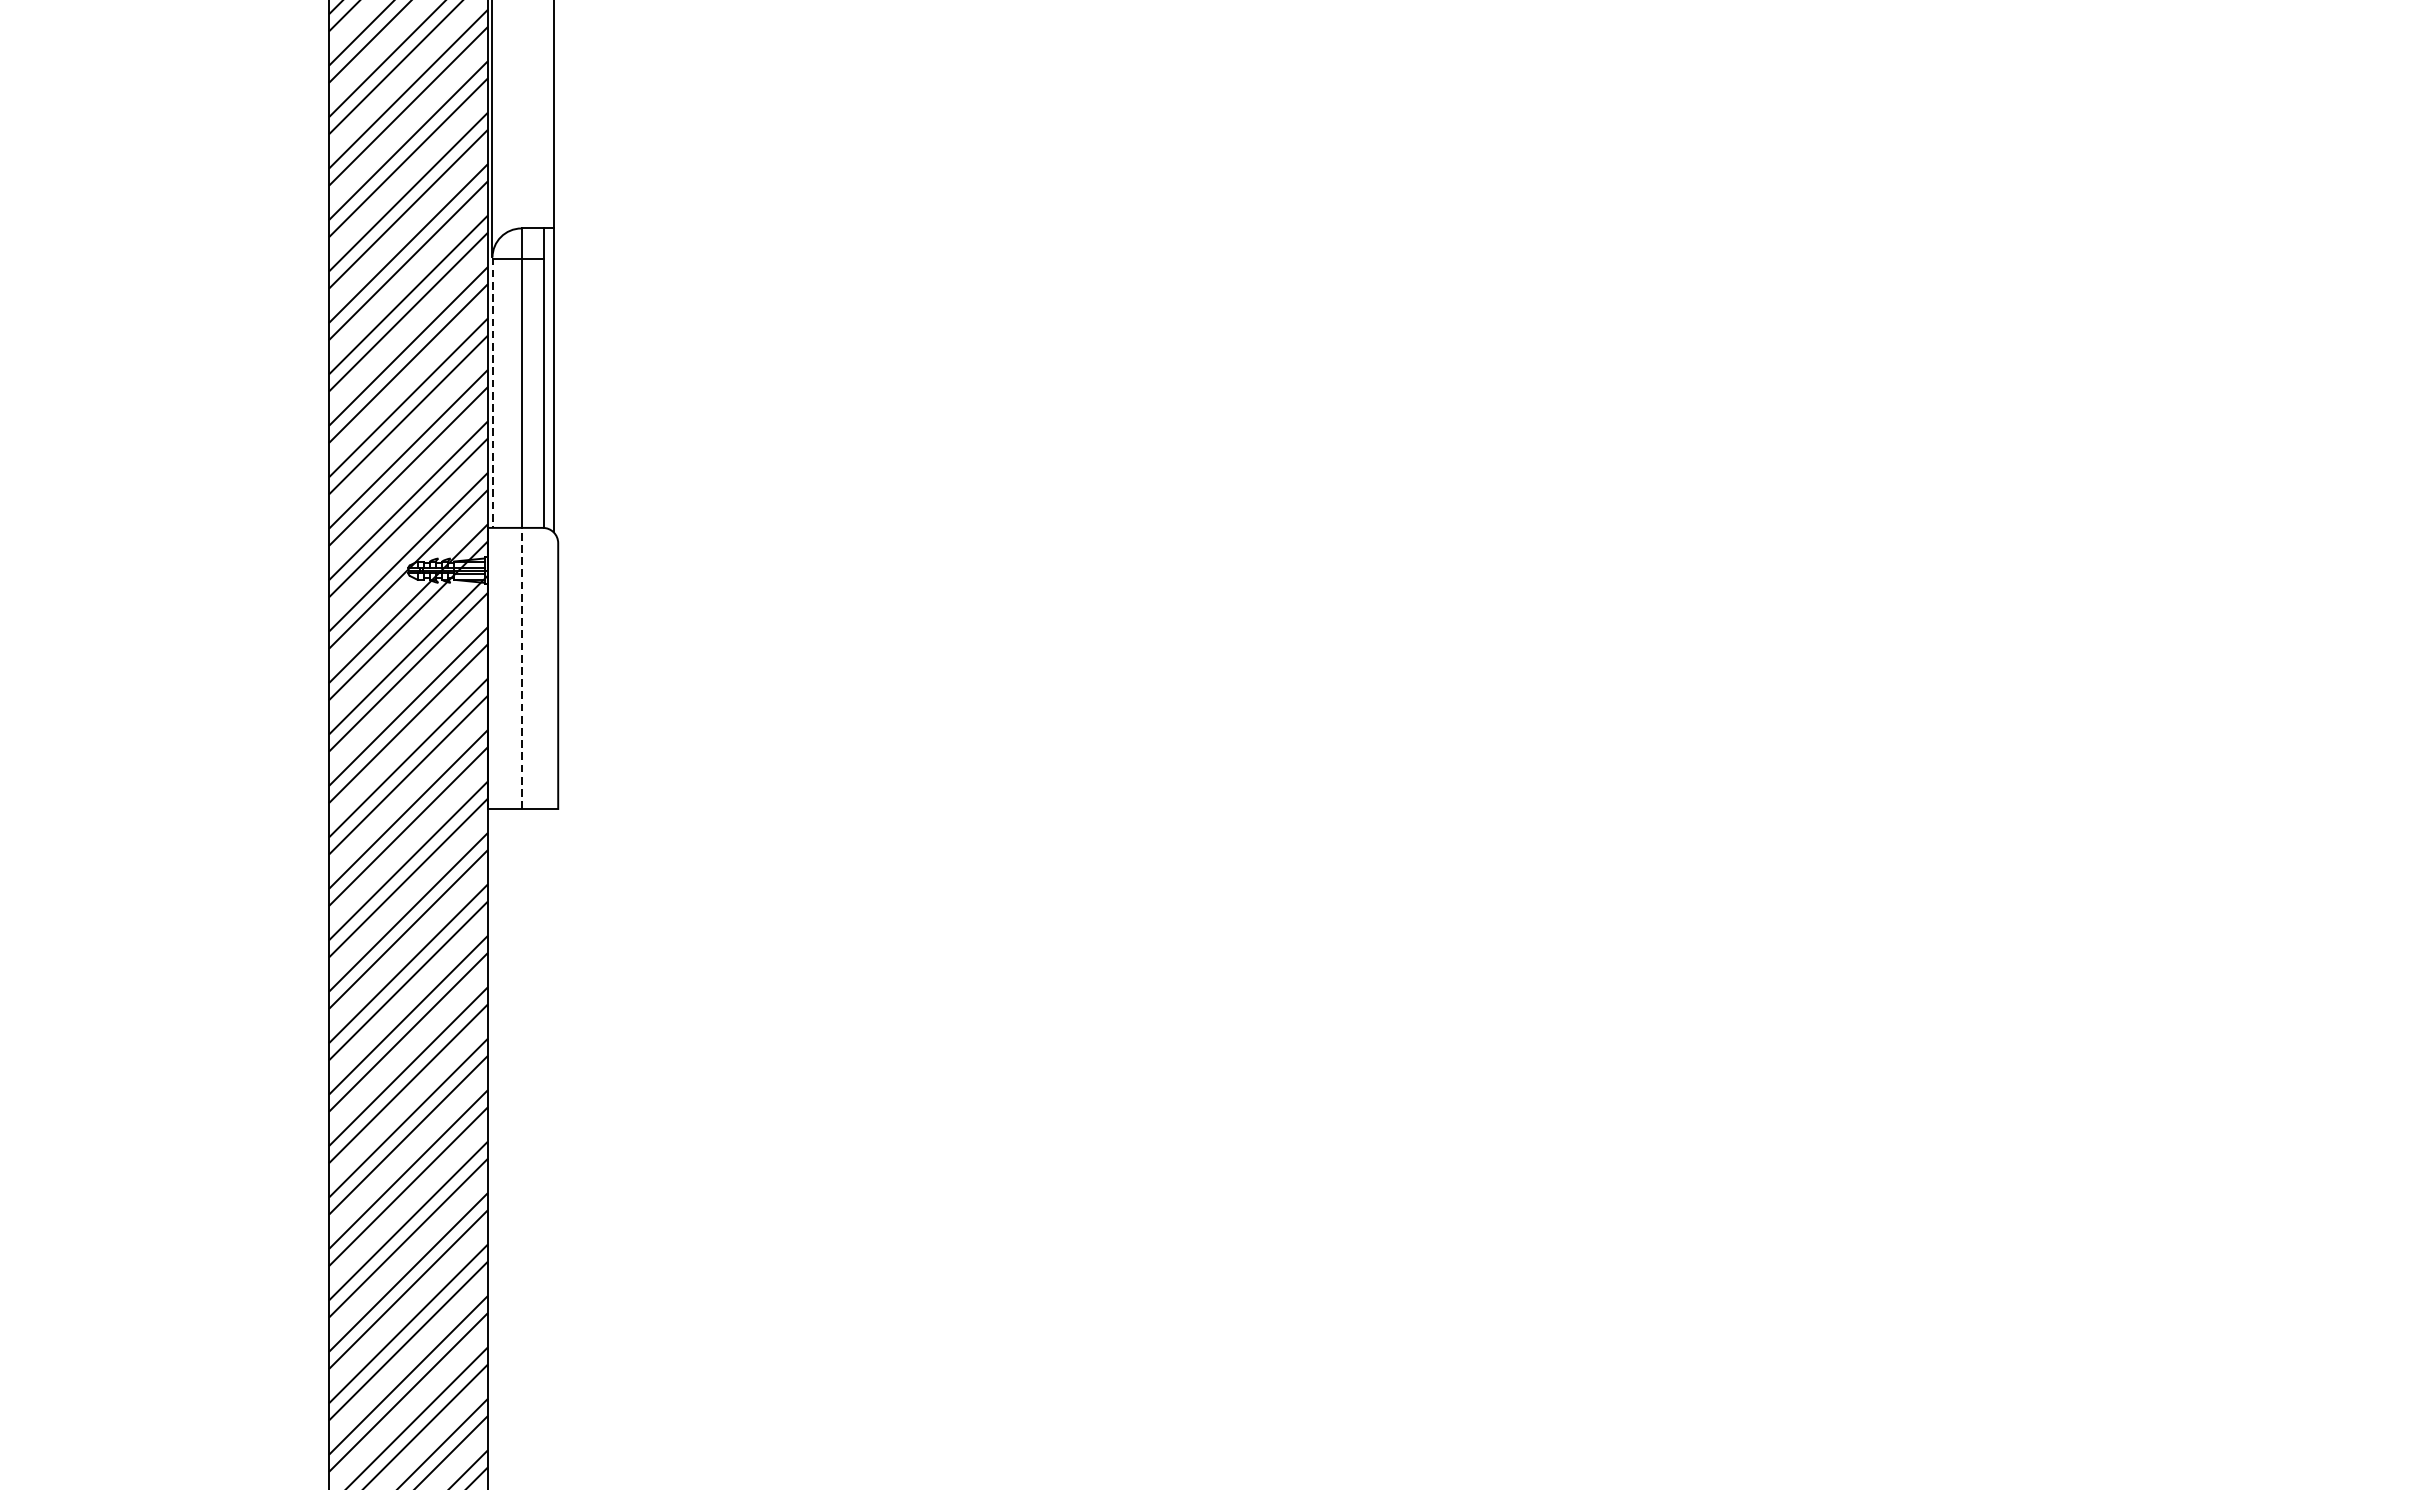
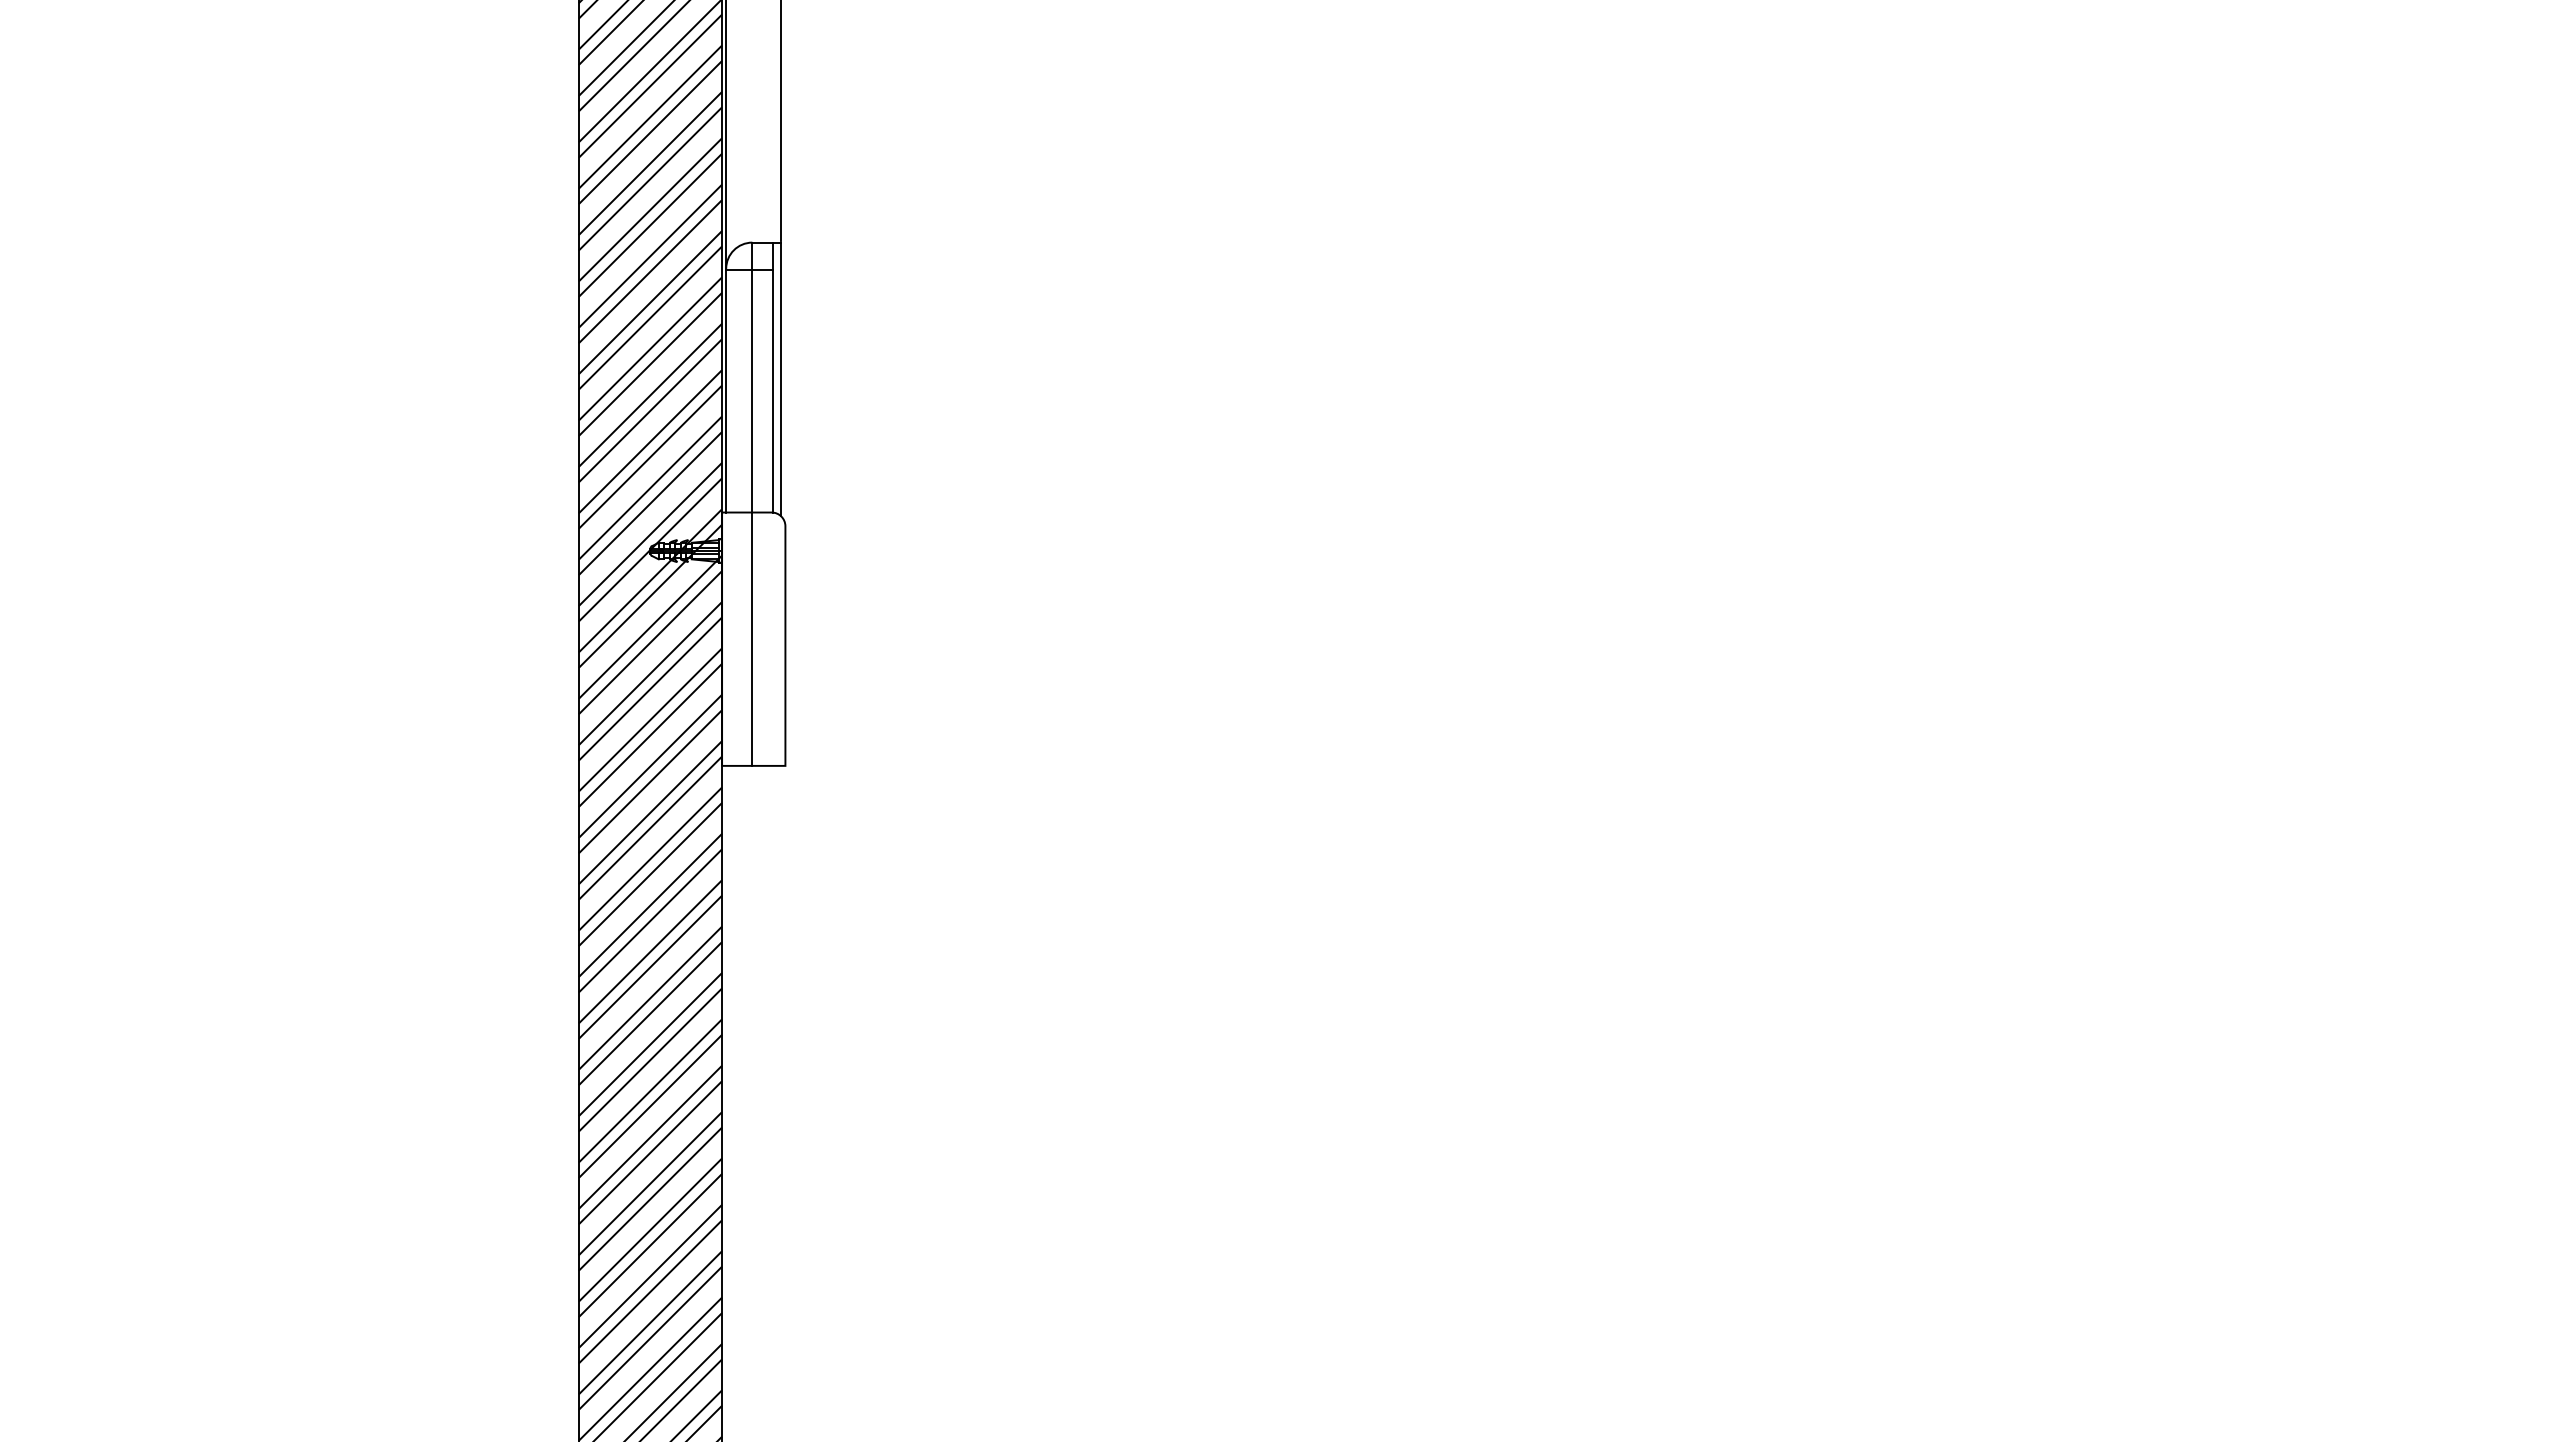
line: (492, 392) -> (726, 390), dashed -> solid
line: (521, 668) -> (752, 639), dashed -> solid

